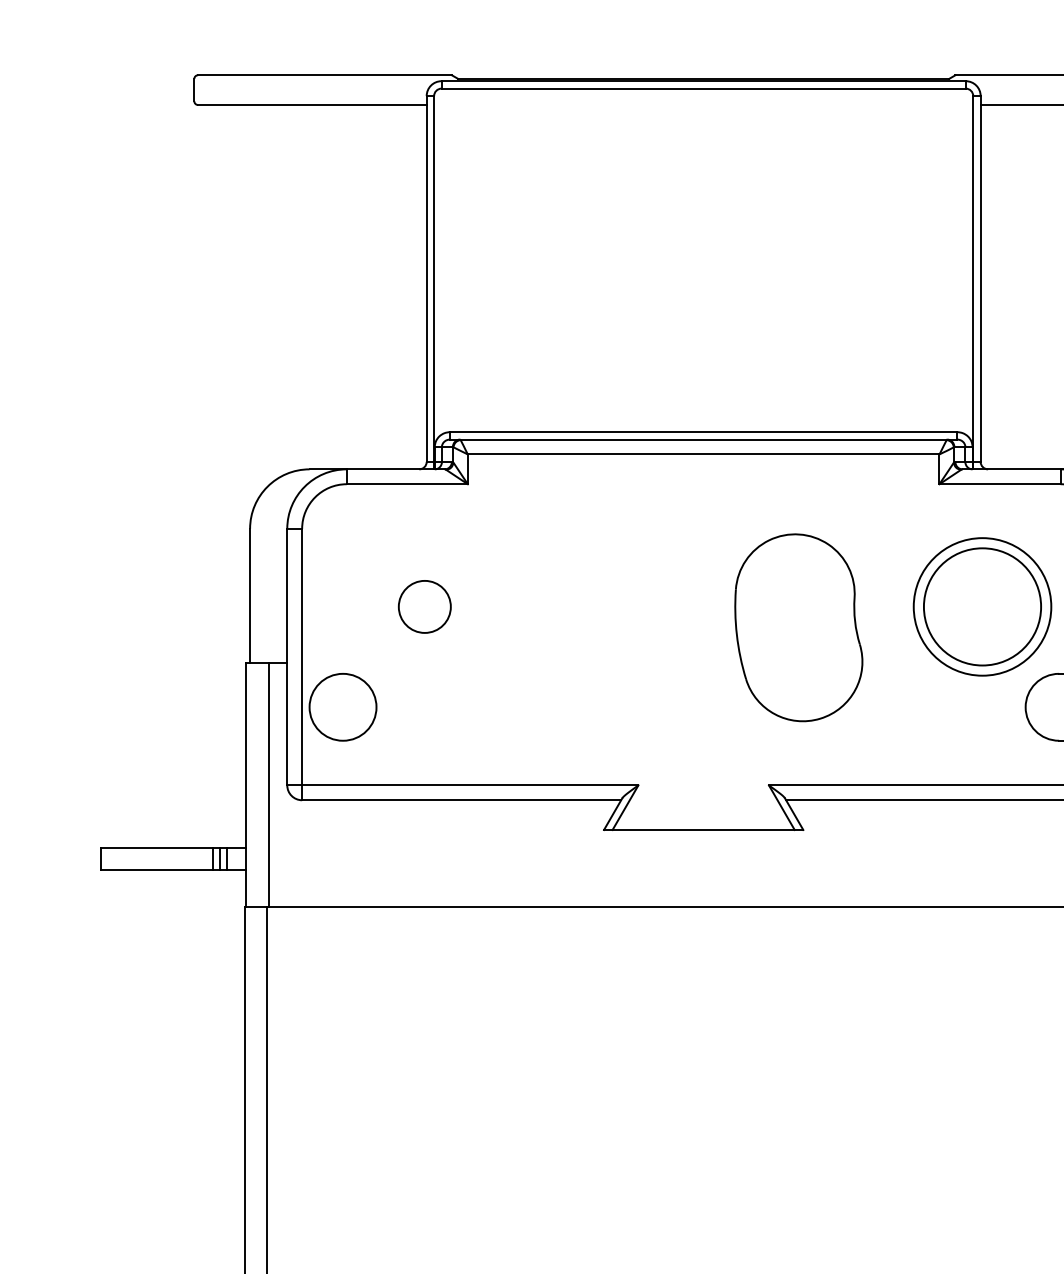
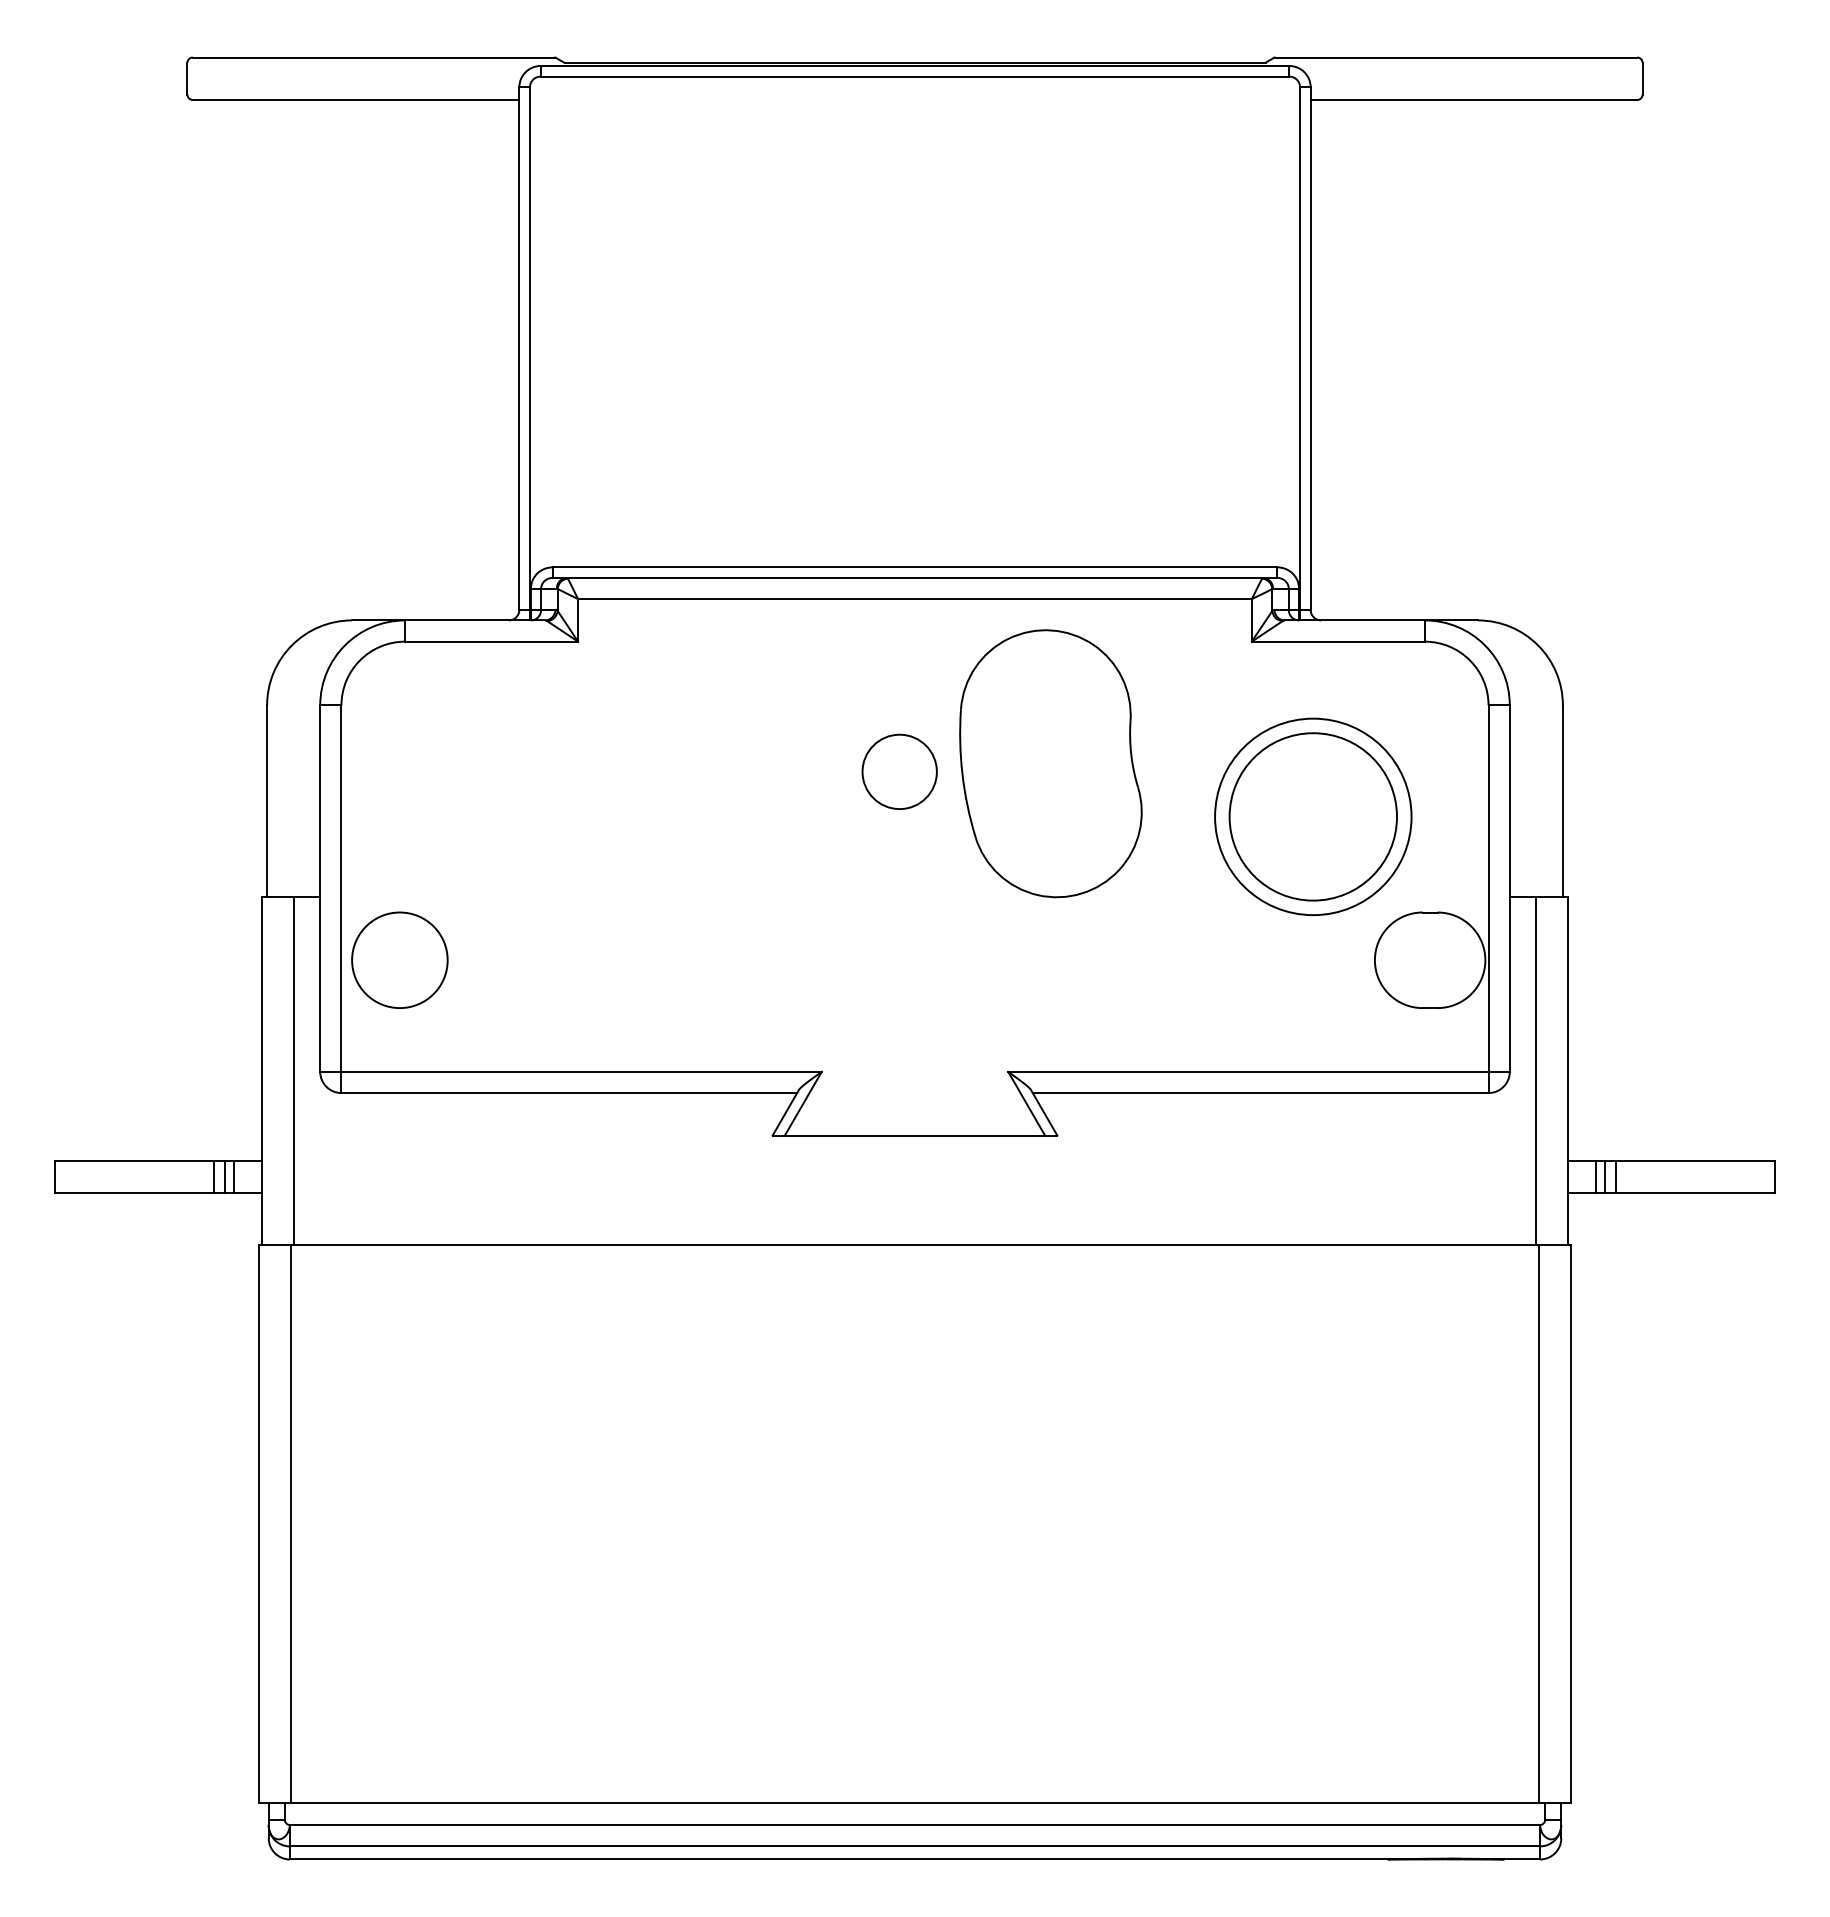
circle: (424, 606) -> (899, 771), moved
part: (798, 627) -> (1050, 763), moved

